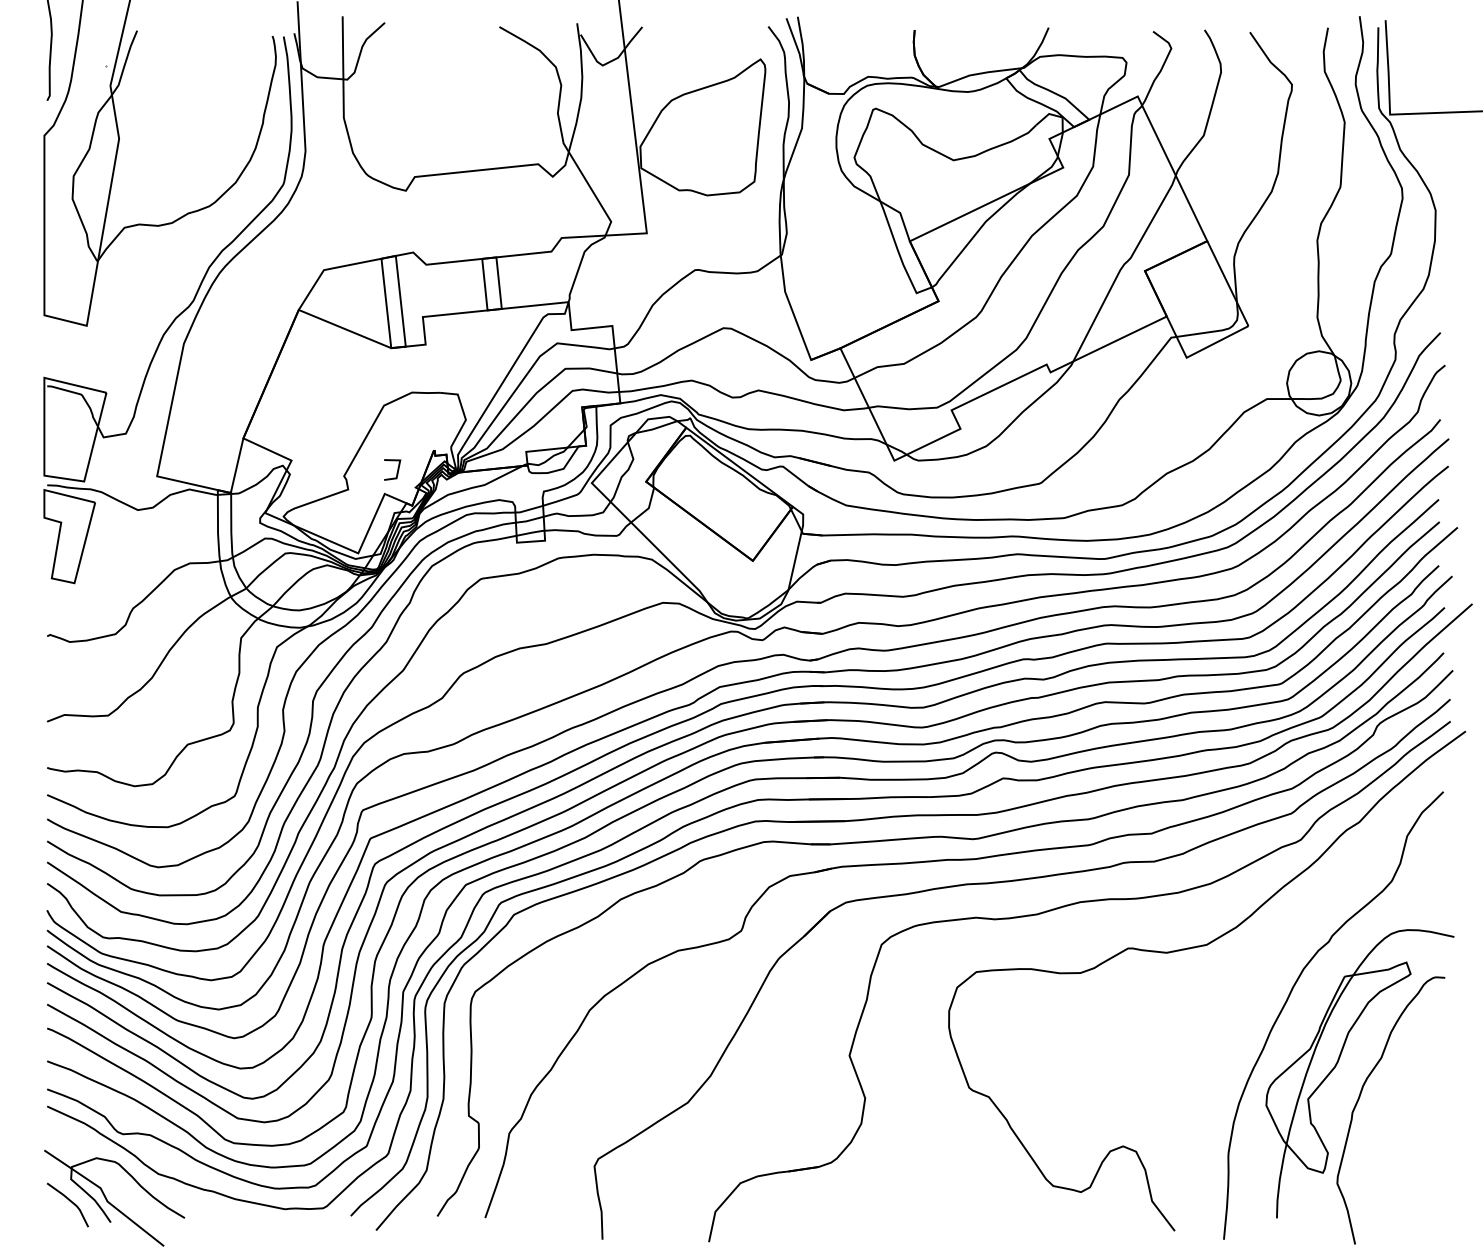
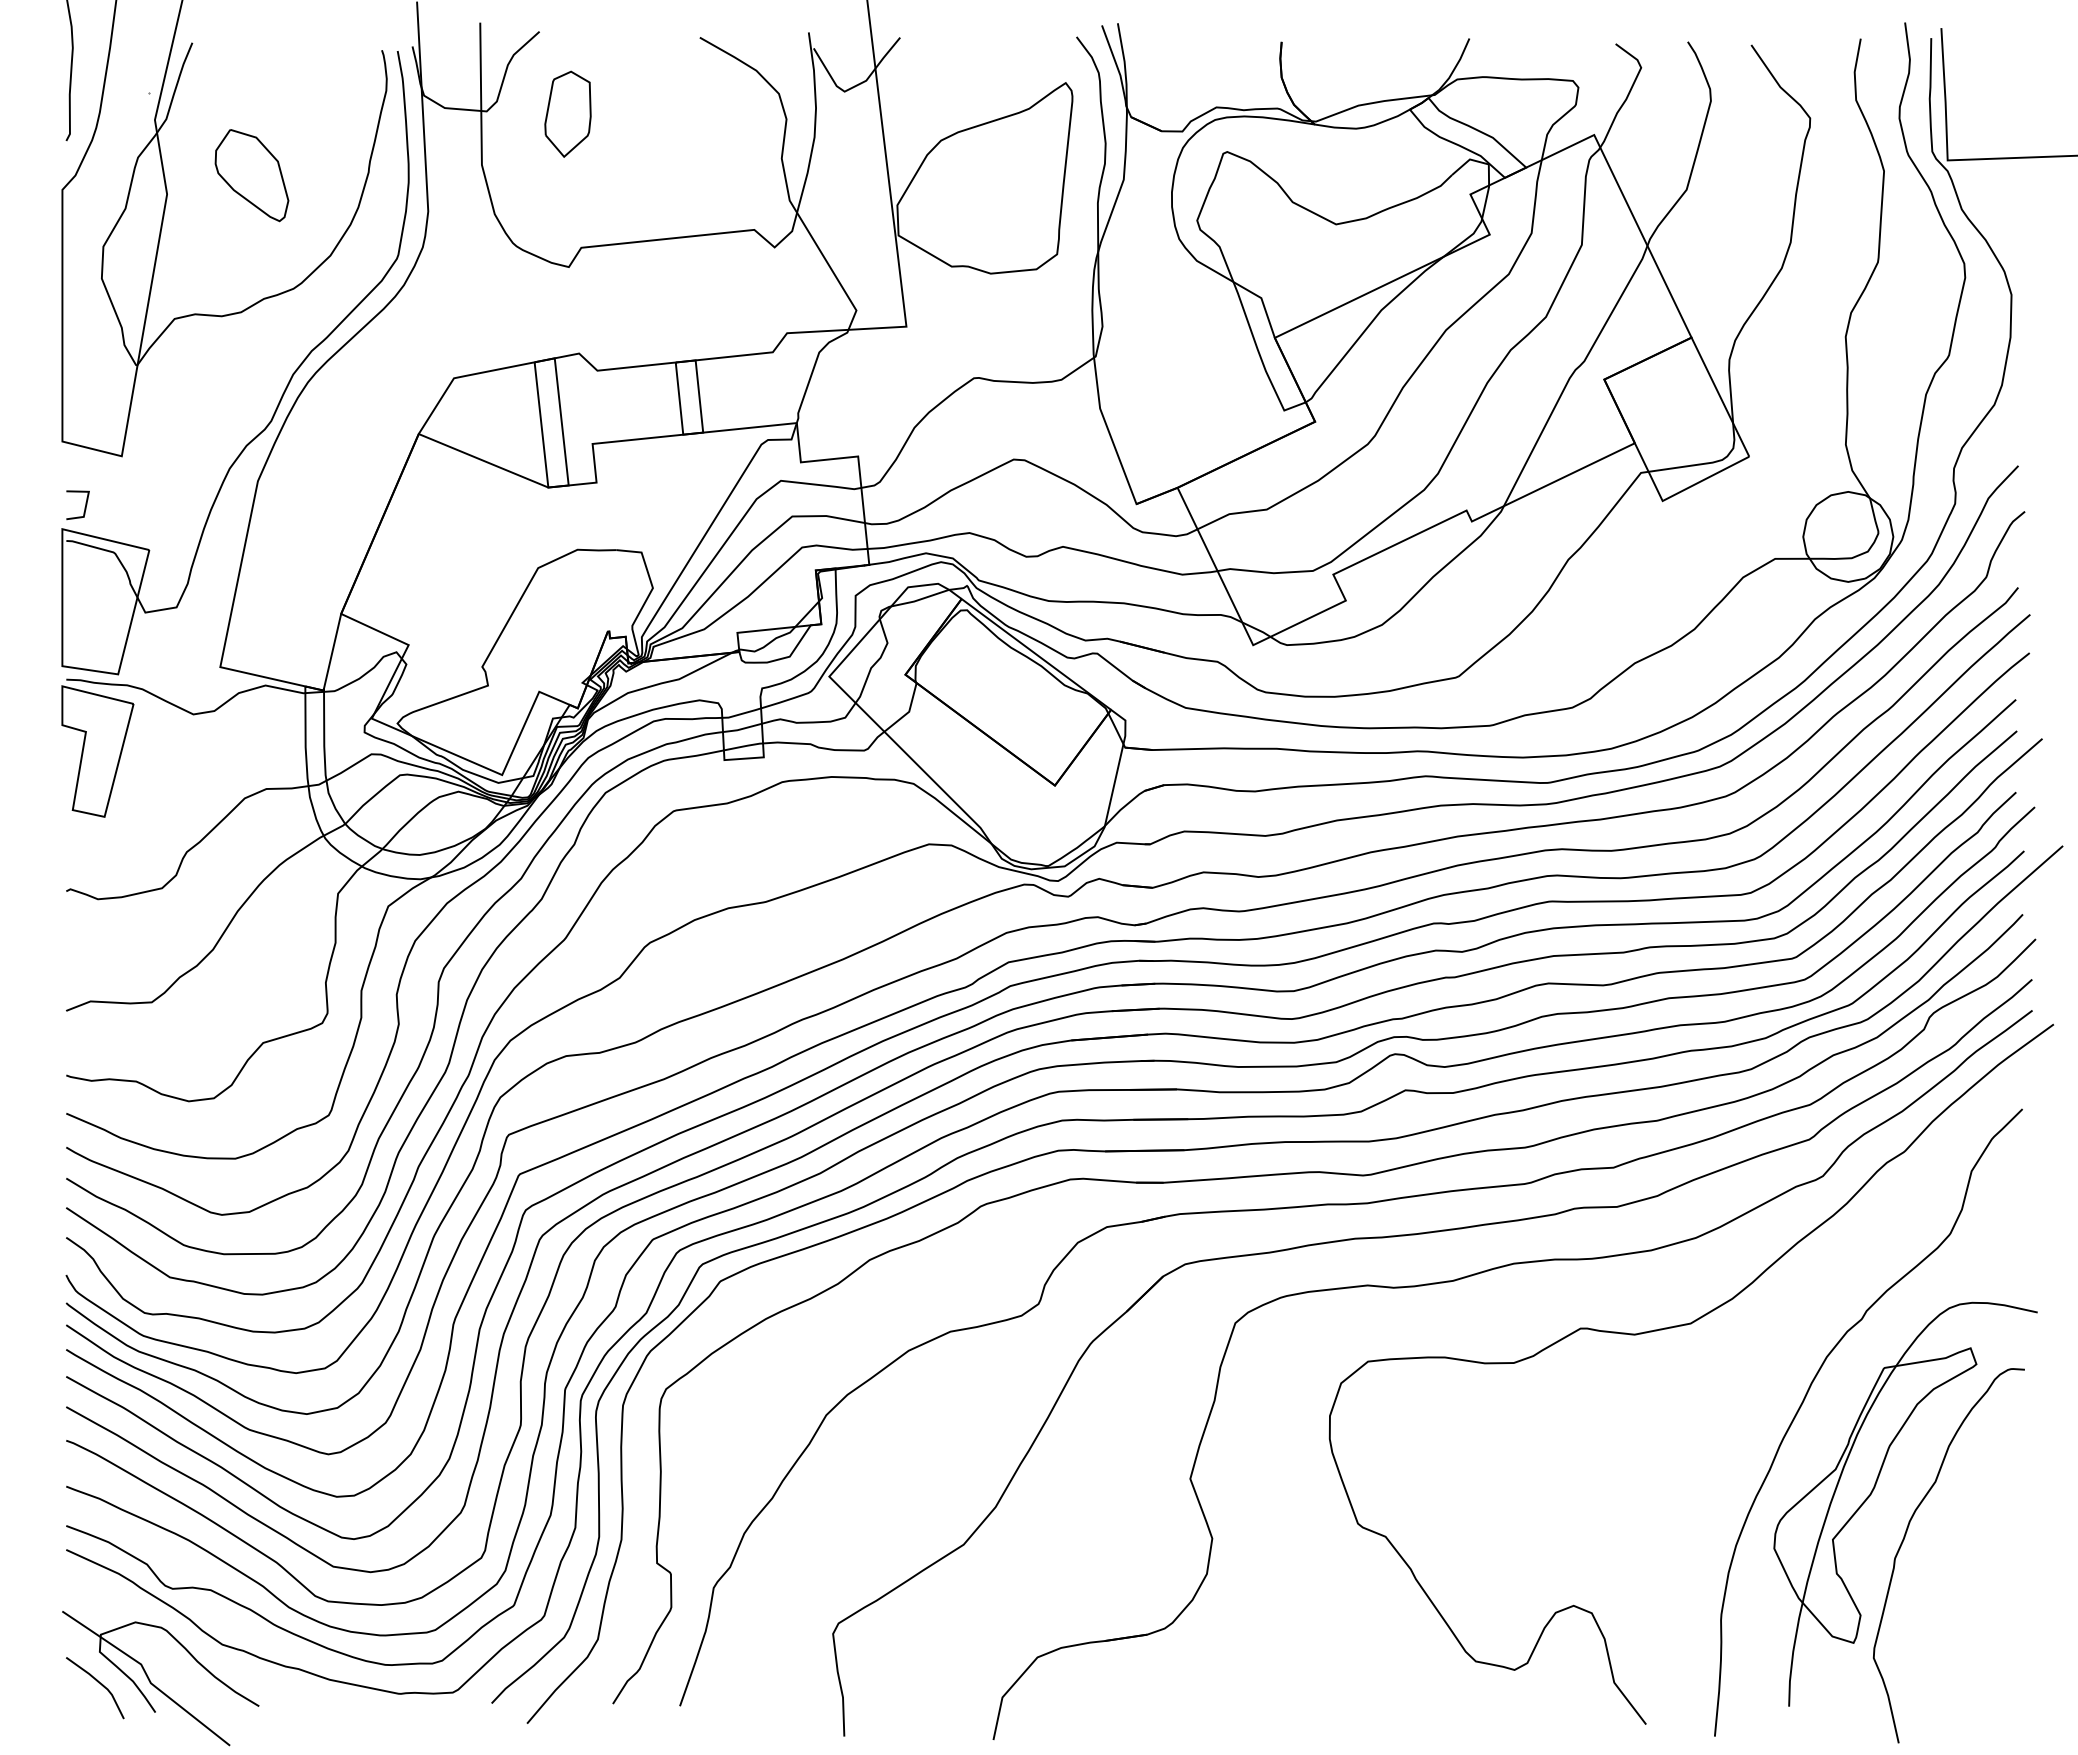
part: (404, 81) -> (567, 113), added
part: (179, 125) -> (251, 175), added
line: (397, 471) -> (84, 507), moved

